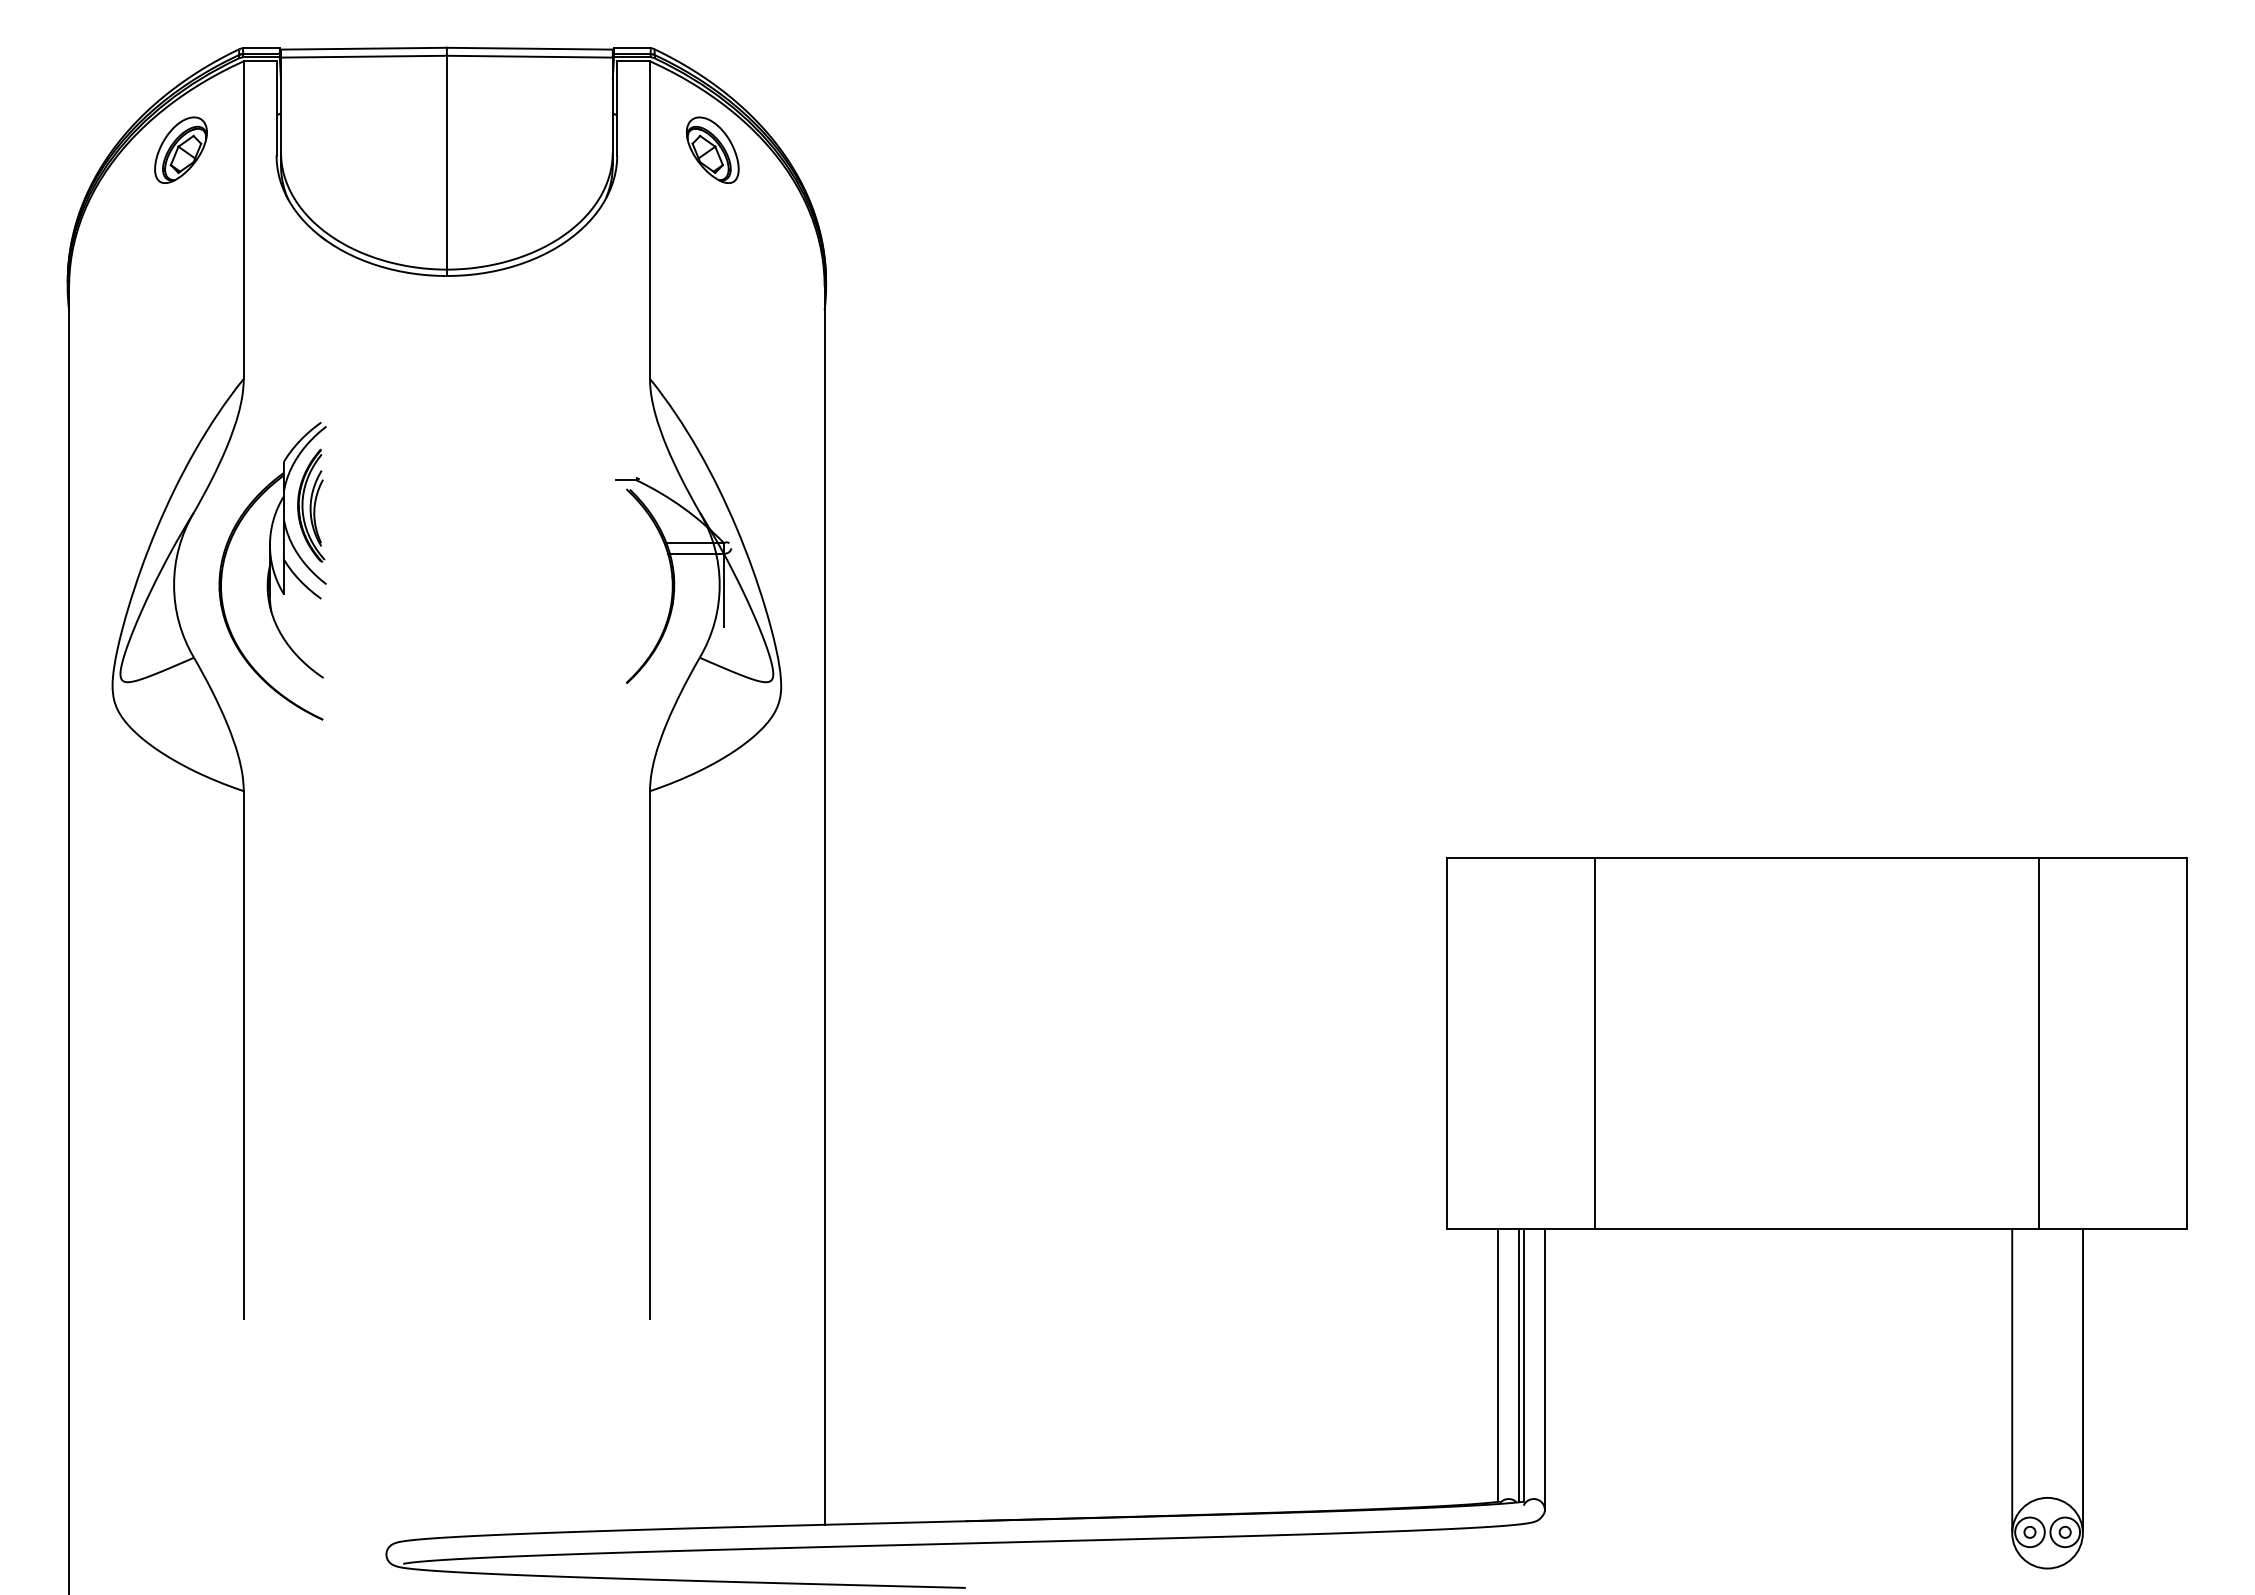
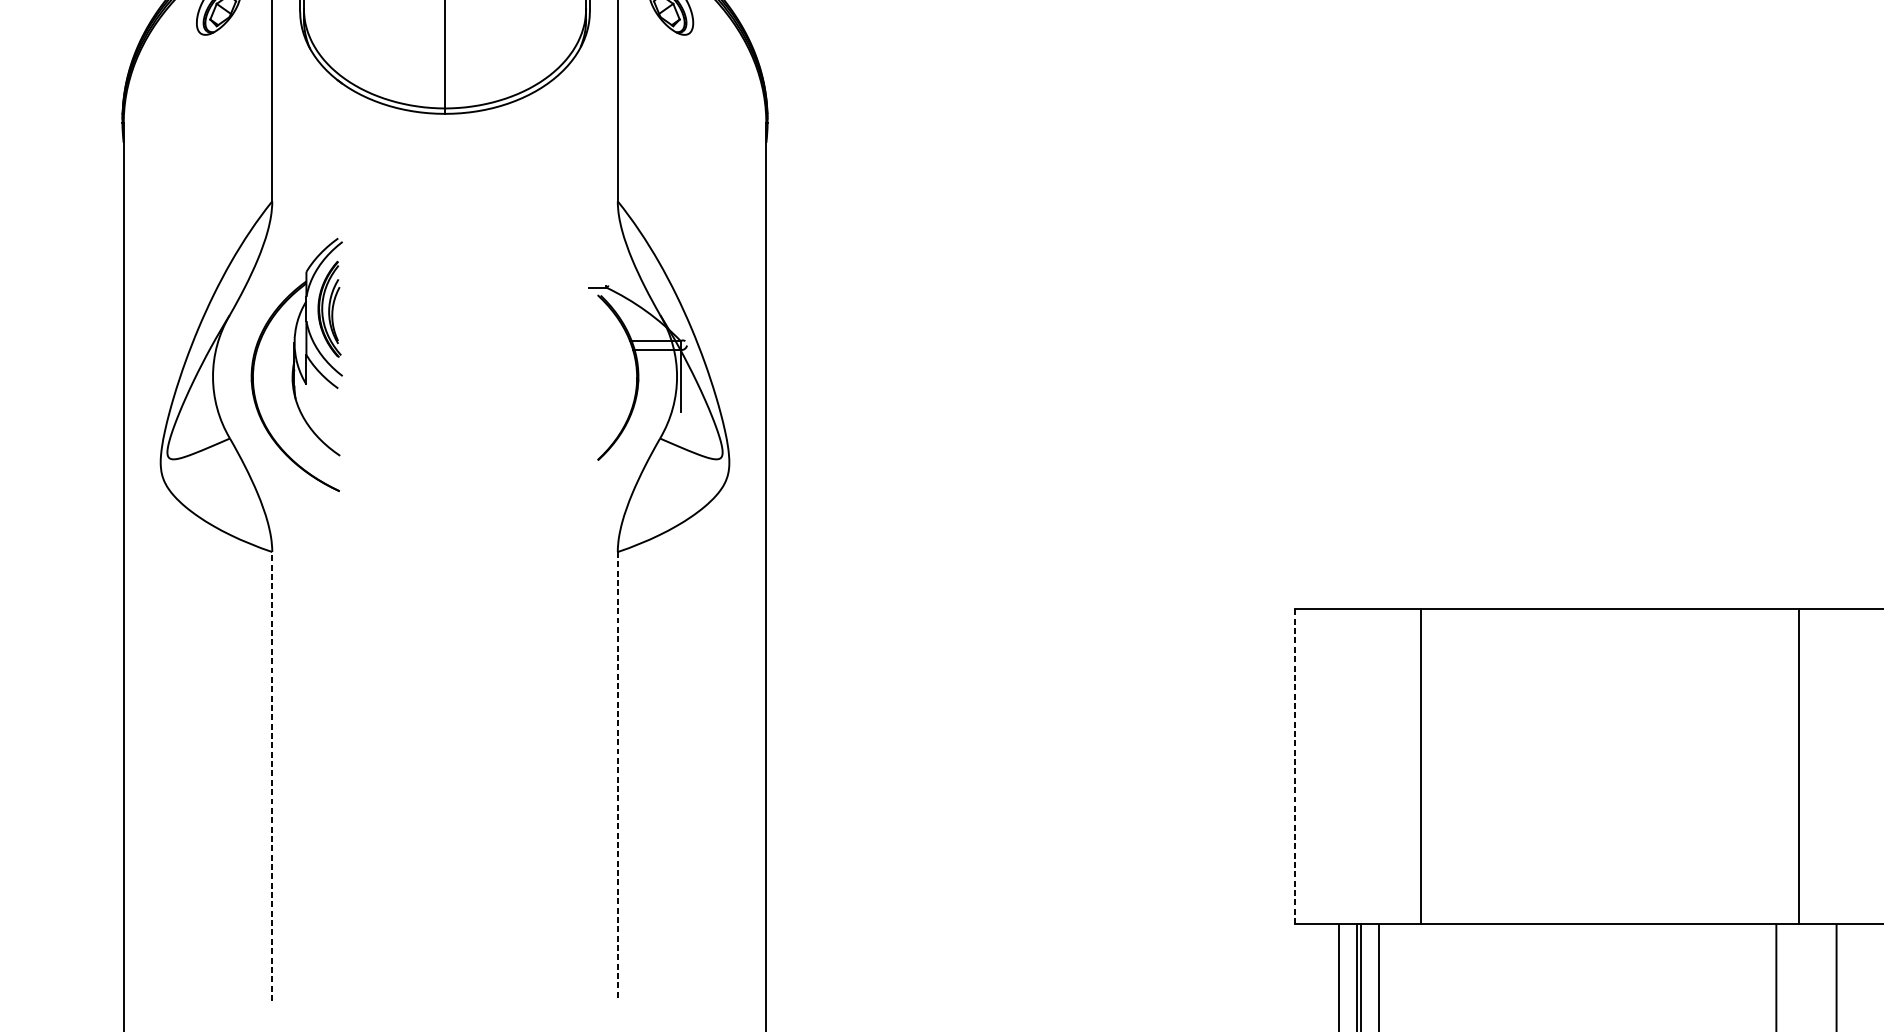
line: (1446, 1042) -> (1295, 765), solid -> dashed
line: (243, 1055) -> (272, 776), solid -> dashed
line: (650, 1055) -> (618, 776), solid -> dashed

